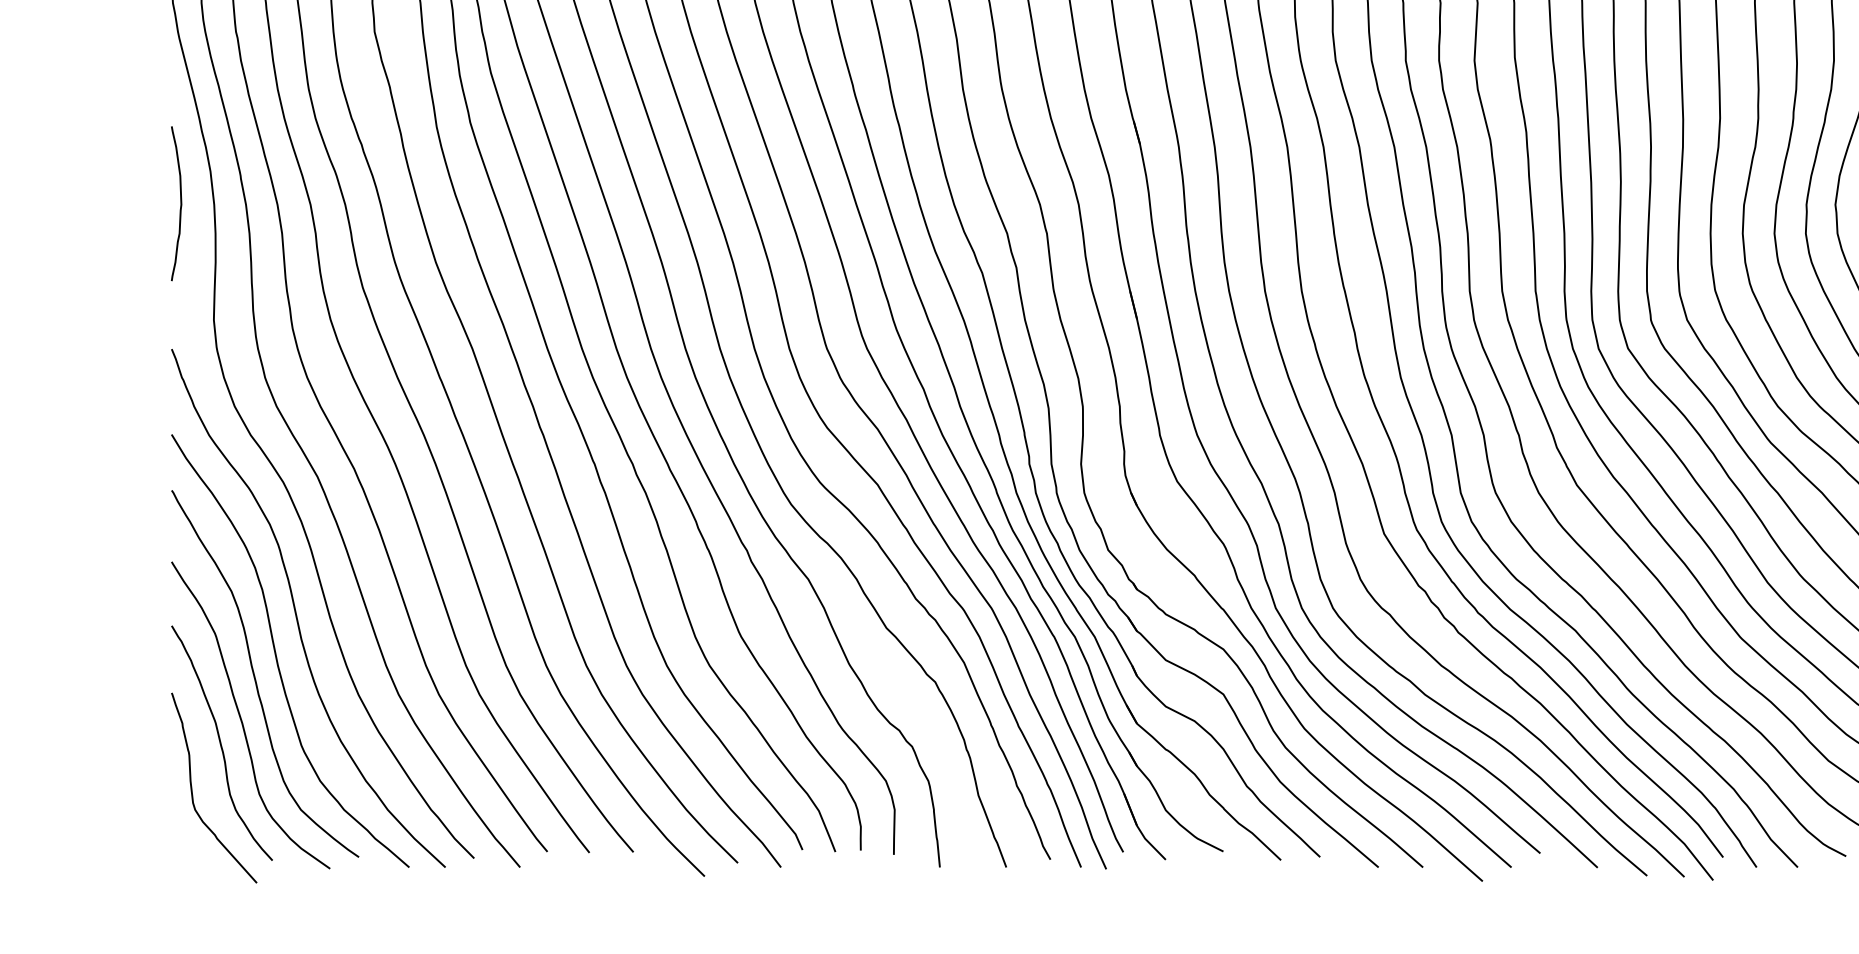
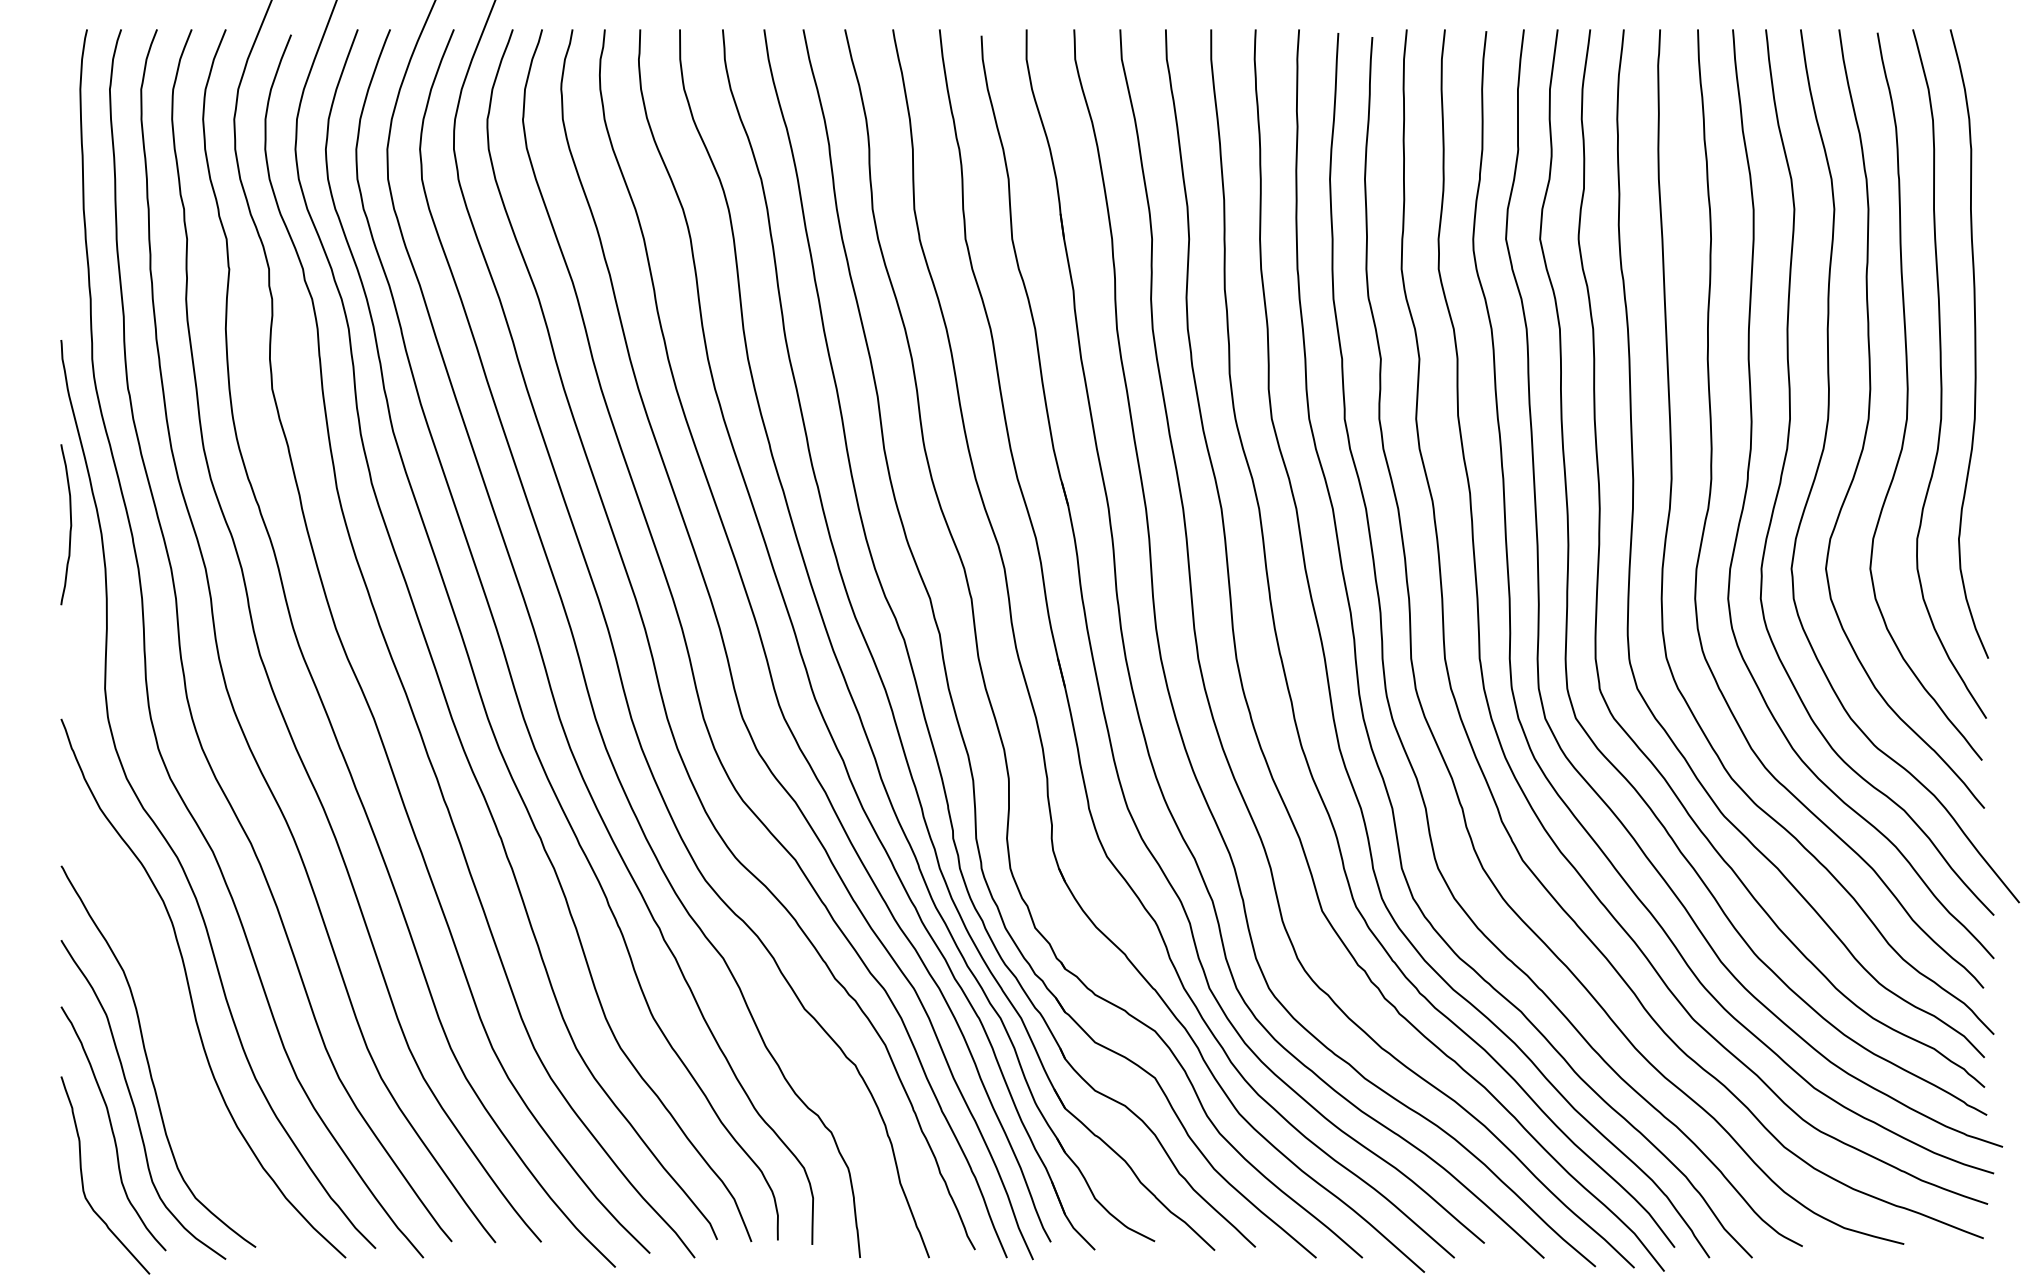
curve: (180, 203) -> (70, 524), moved
curve: (276, 654) -> (170, 1036), removed

